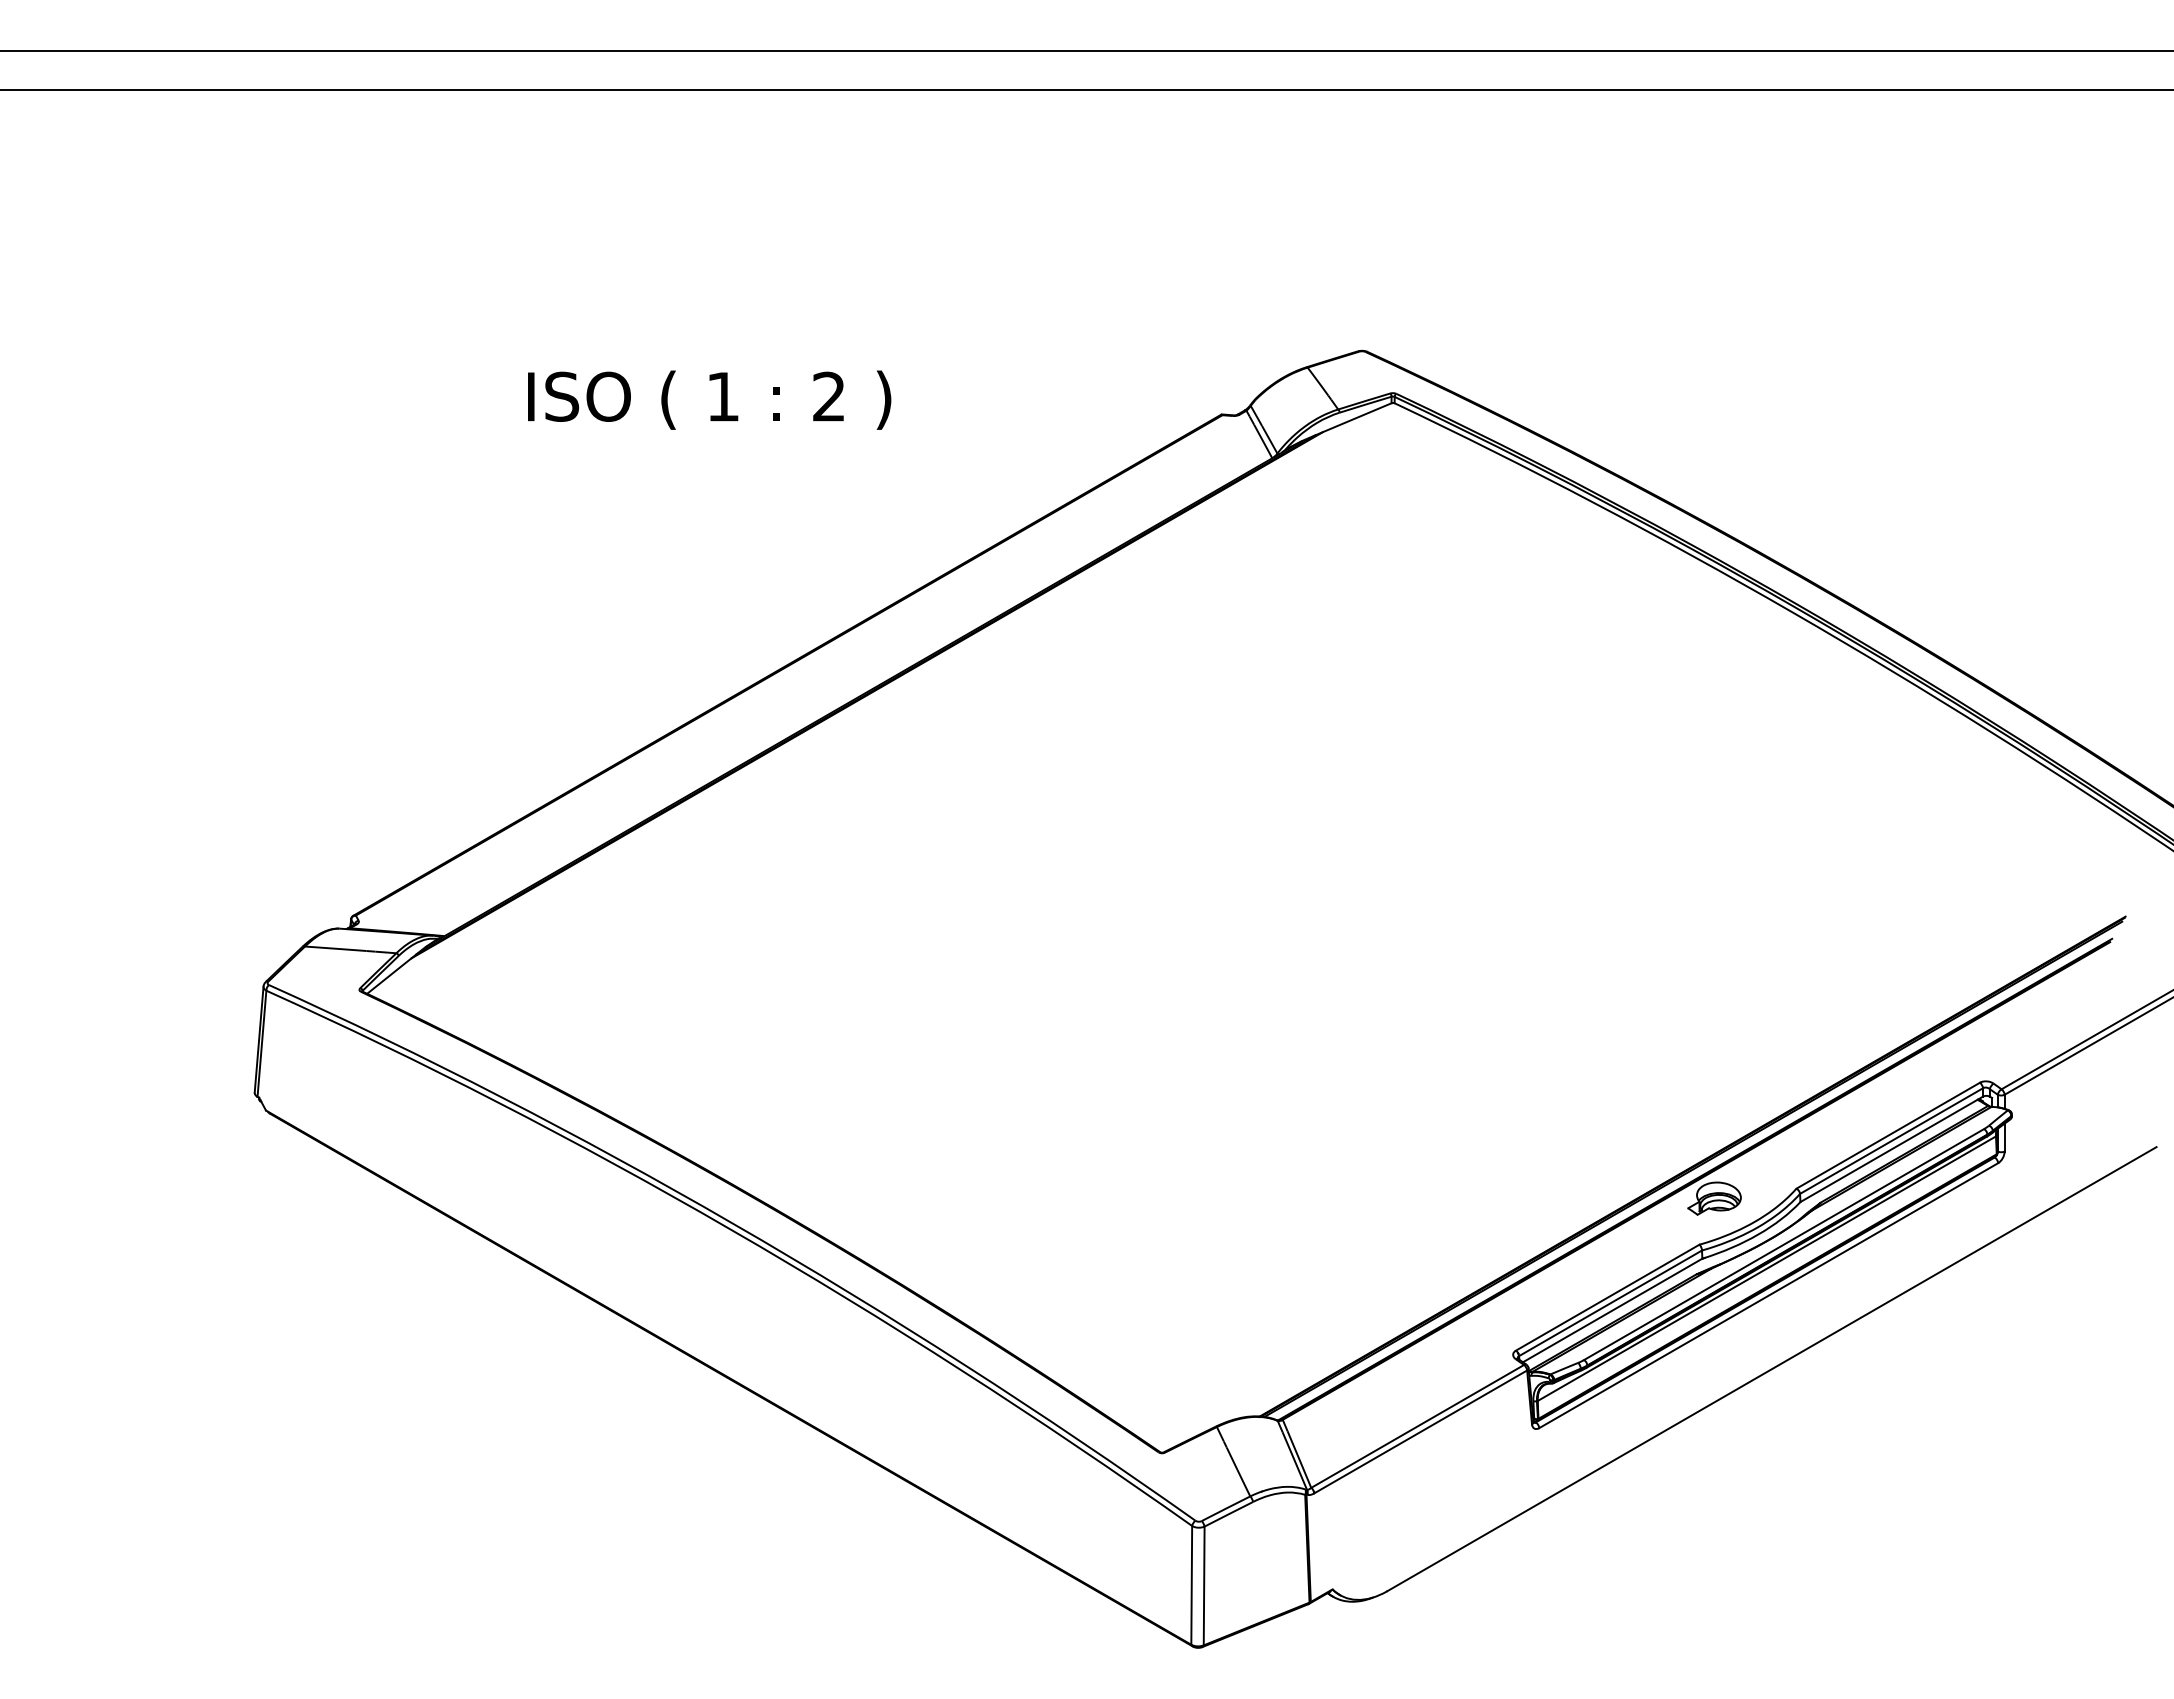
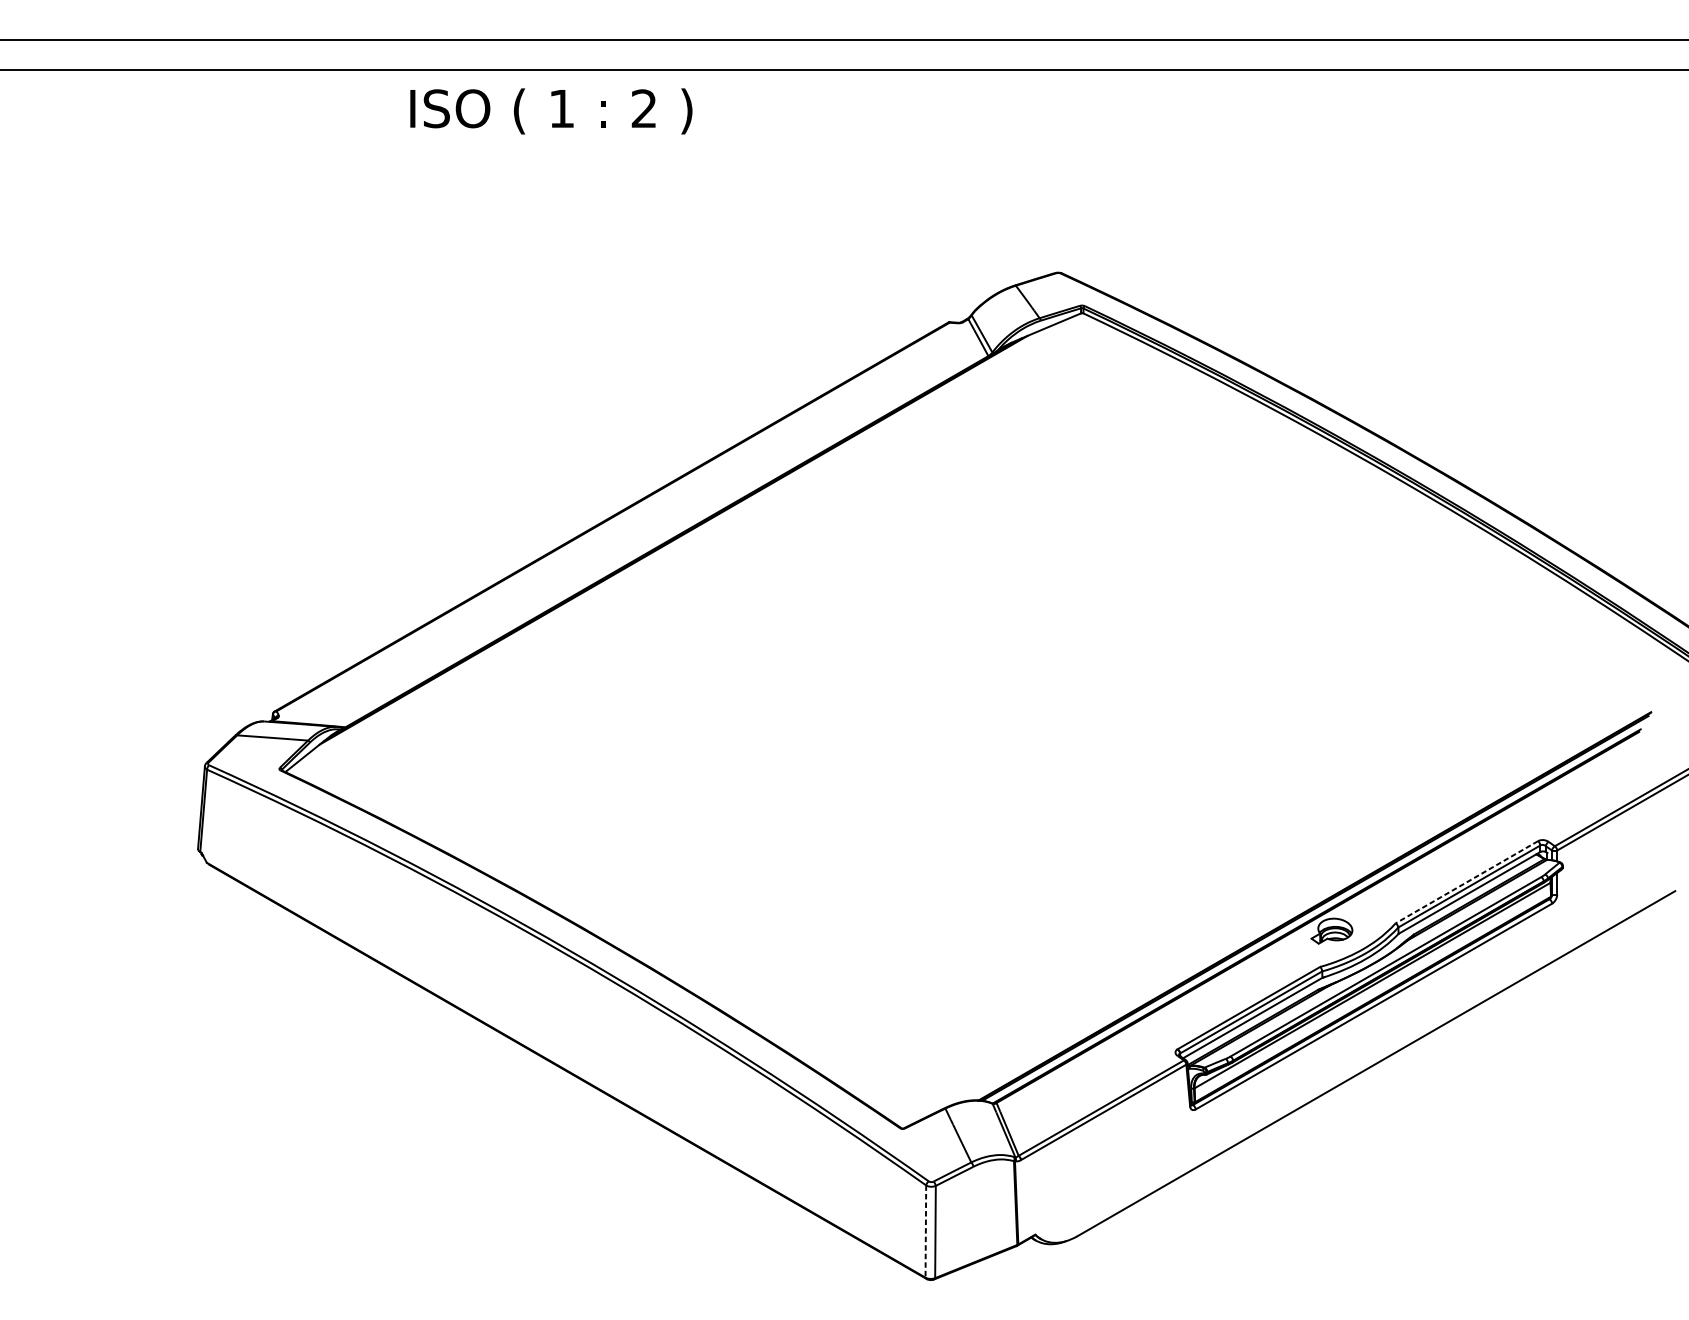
text: (709, 399) -> (551, 110), moved
line: (1888, 1135) -> (1467, 882), solid -> dashed
line: (1191, 1585) -> (925, 1231), solid -> dashed

